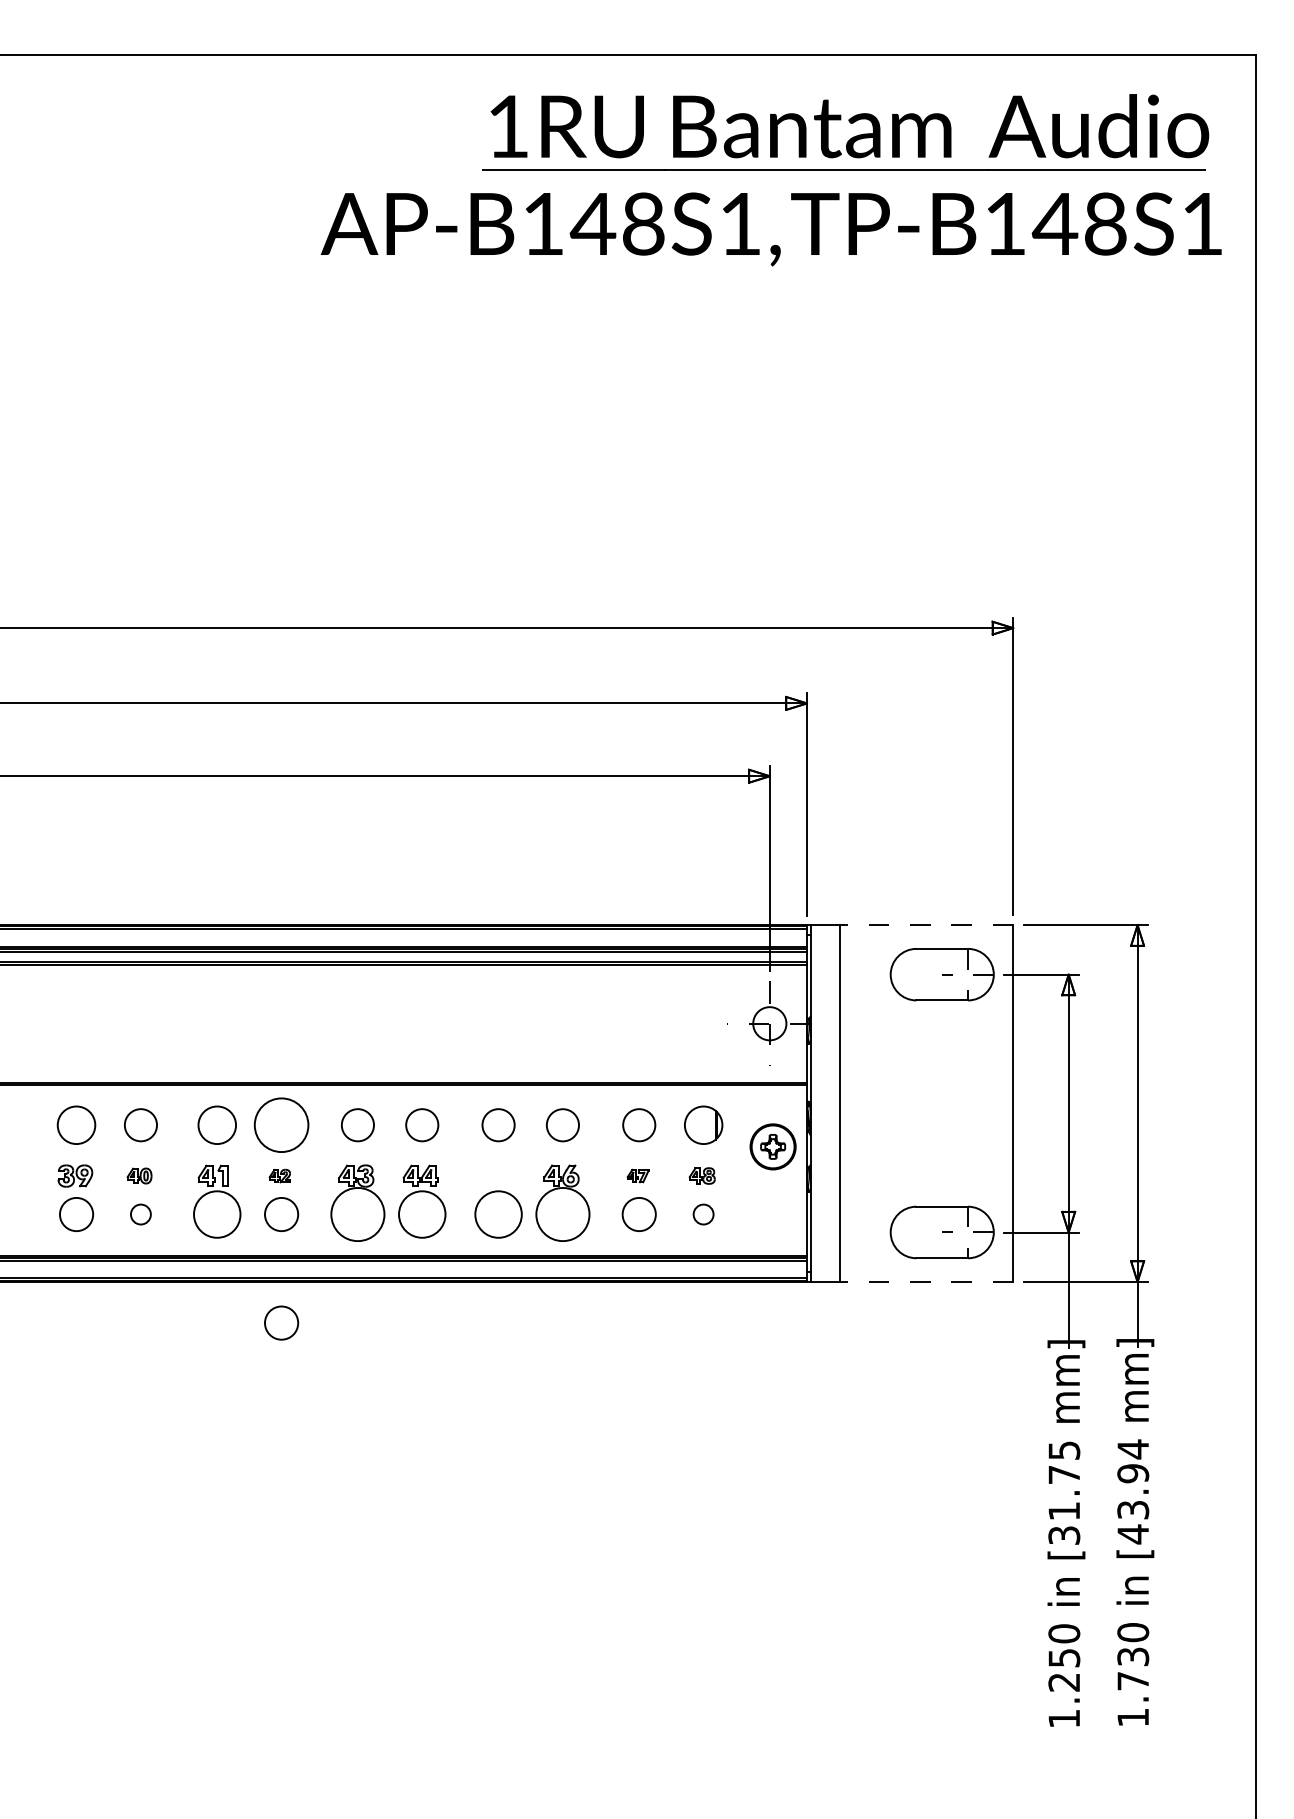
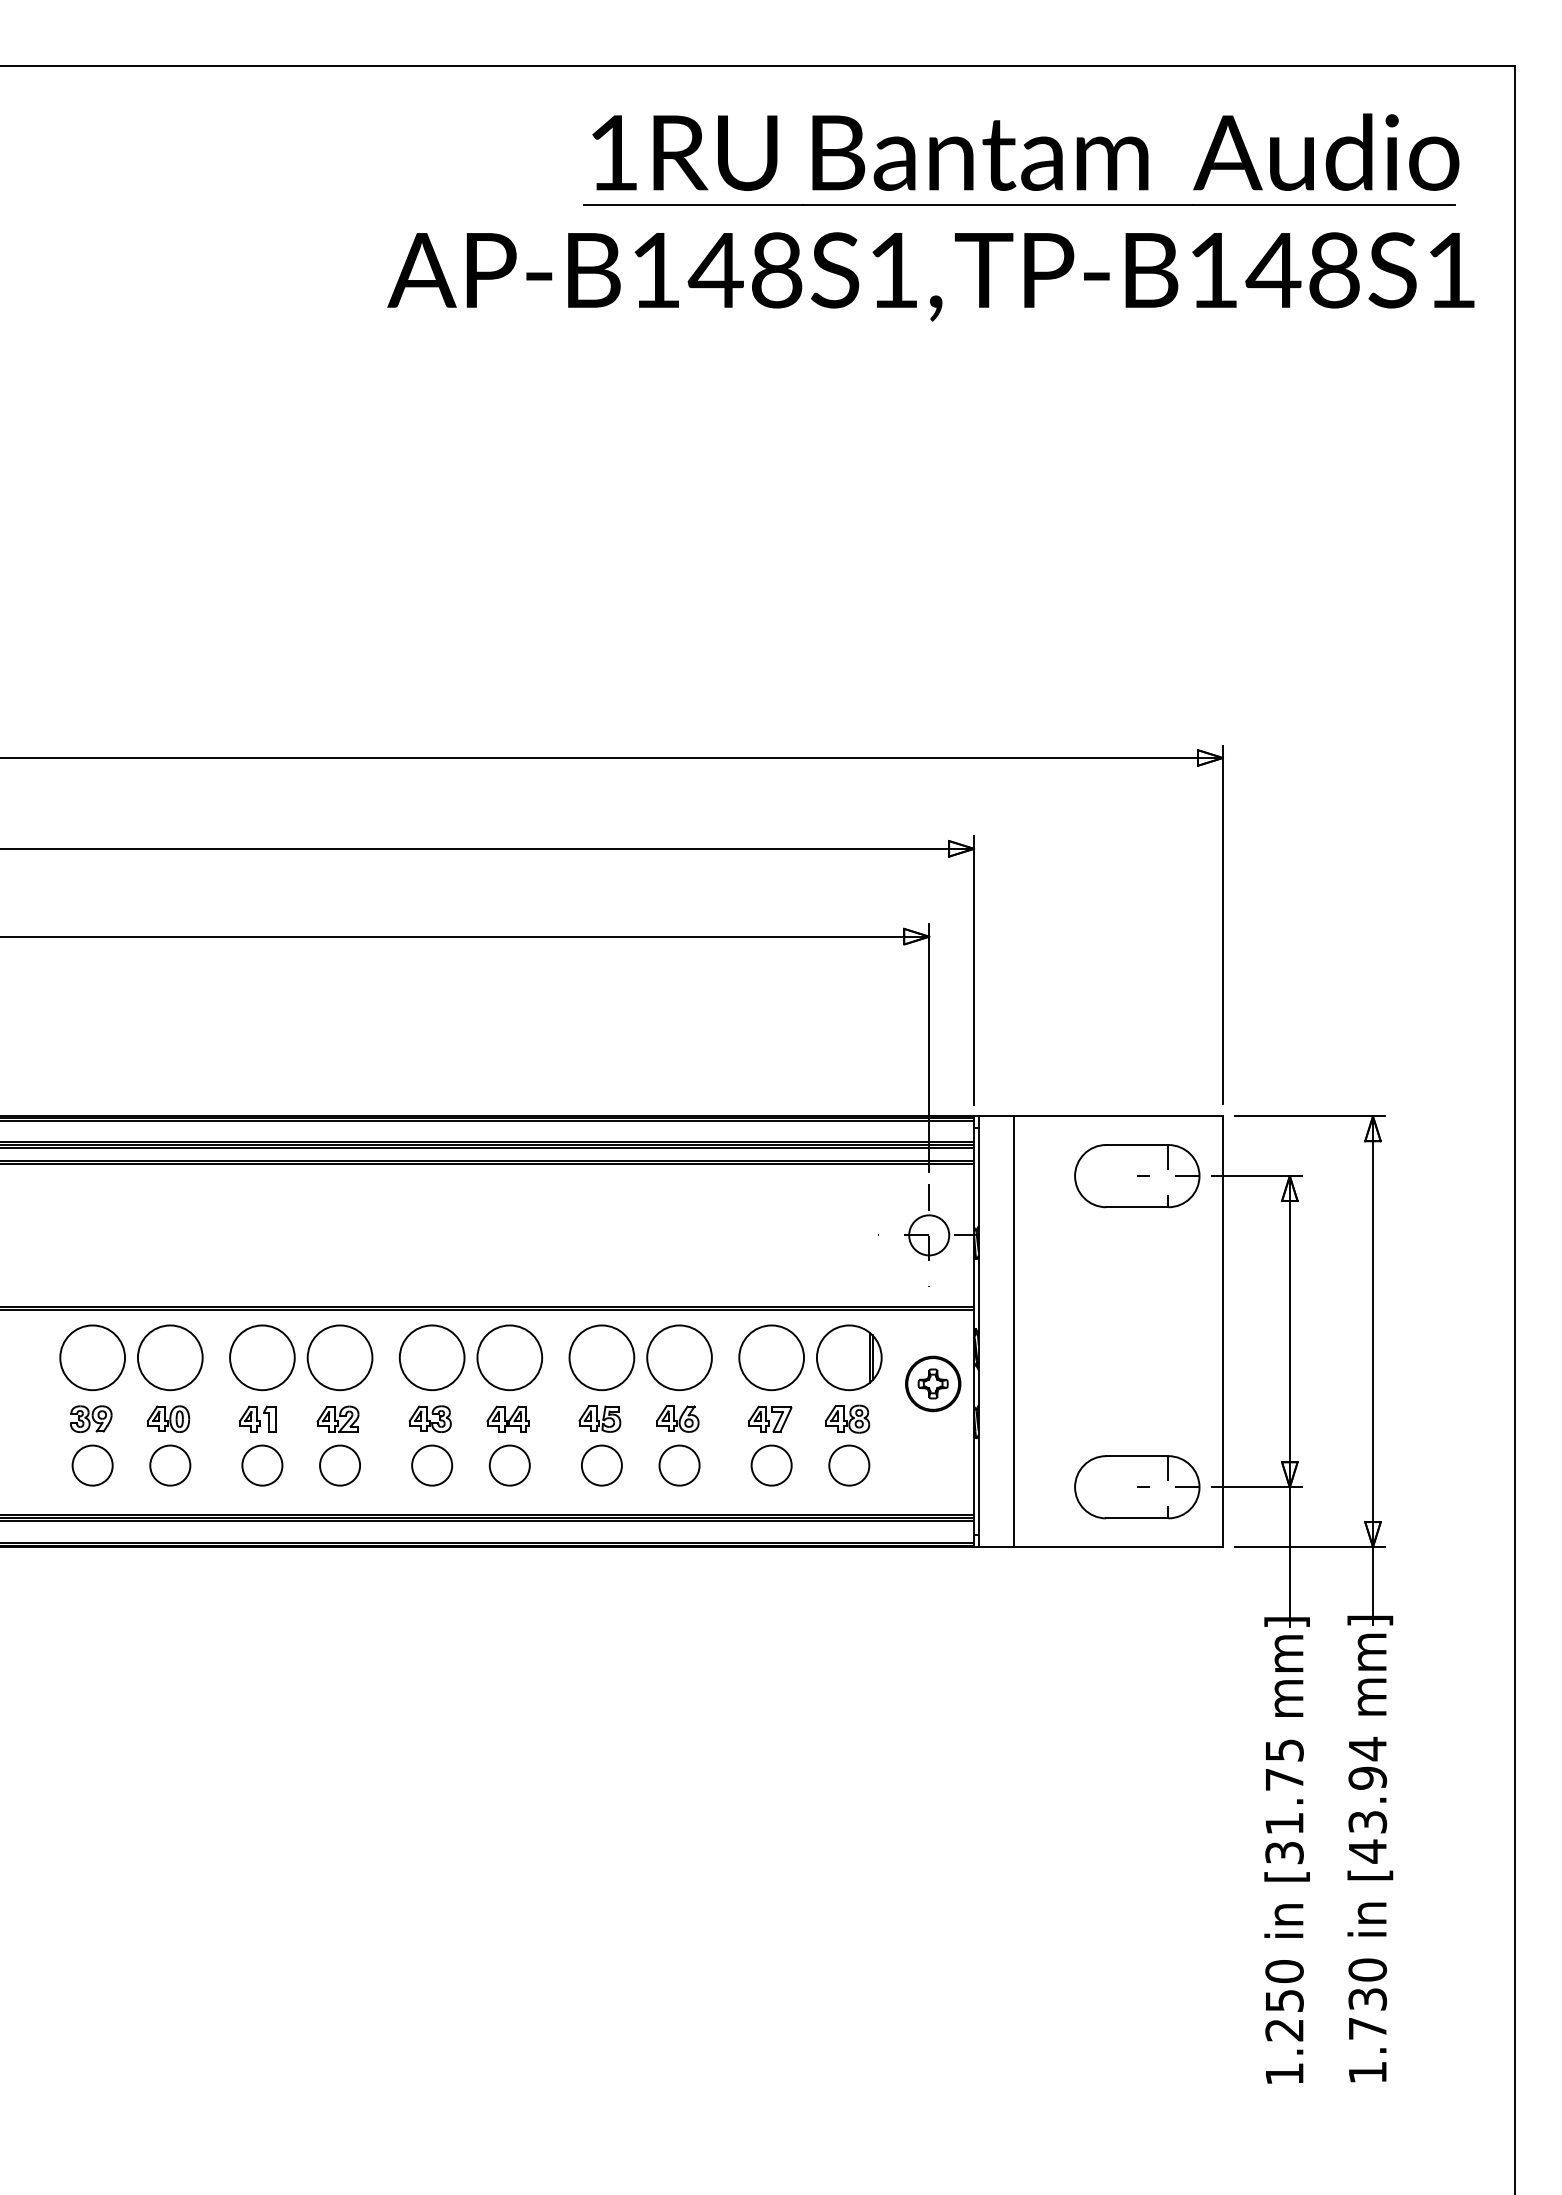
line: (926, 925) -> (1118, 1116), dashed -> solid
circle: (76, 1124) -> (92, 1357), size x1.43
circle: (140, 1124) -> (169, 1357), size x1.67
circle: (217, 1124) -> (262, 1357), size x1.43
circle: (357, 1124) -> (431, 1357), size x1.67
circle: (422, 1124) -> (509, 1357), size x1.67
circle: (498, 1124) -> (601, 1357), size x1.67
circle: (562, 1124) -> (679, 1357), size x1.67
circle: (639, 1124) -> (771, 1357), size x1.67
part: (703, 1124) -> (849, 1357), size x1.43
part: (139, 1175) -> (168, 1418), size x1.43
part: (279, 1175) -> (337, 1418), size x1.67
part: (496, 1175) -> (599, 1418), added
part: (638, 1175) -> (770, 1418), size x1.67
part: (702, 1175) -> (847, 1418), size x1.43
circle: (141, 1214) -> (170, 1465), size x1.67
circle: (217, 1214) -> (262, 1465), size x0.71
circle: (358, 1214) -> (432, 1465), size x0.62
circle: (422, 1214) -> (509, 1465), size x0.71
circle: (498, 1214) -> (601, 1465), size x0.71
circle: (562, 1214) -> (679, 1465), size x0.62
circle: (703, 1214) -> (849, 1465), size x1.67
line: (926, 1282) -> (1118, 1547), dashed -> solid
circle: (281, 1323) -> (339, 1596), removed

